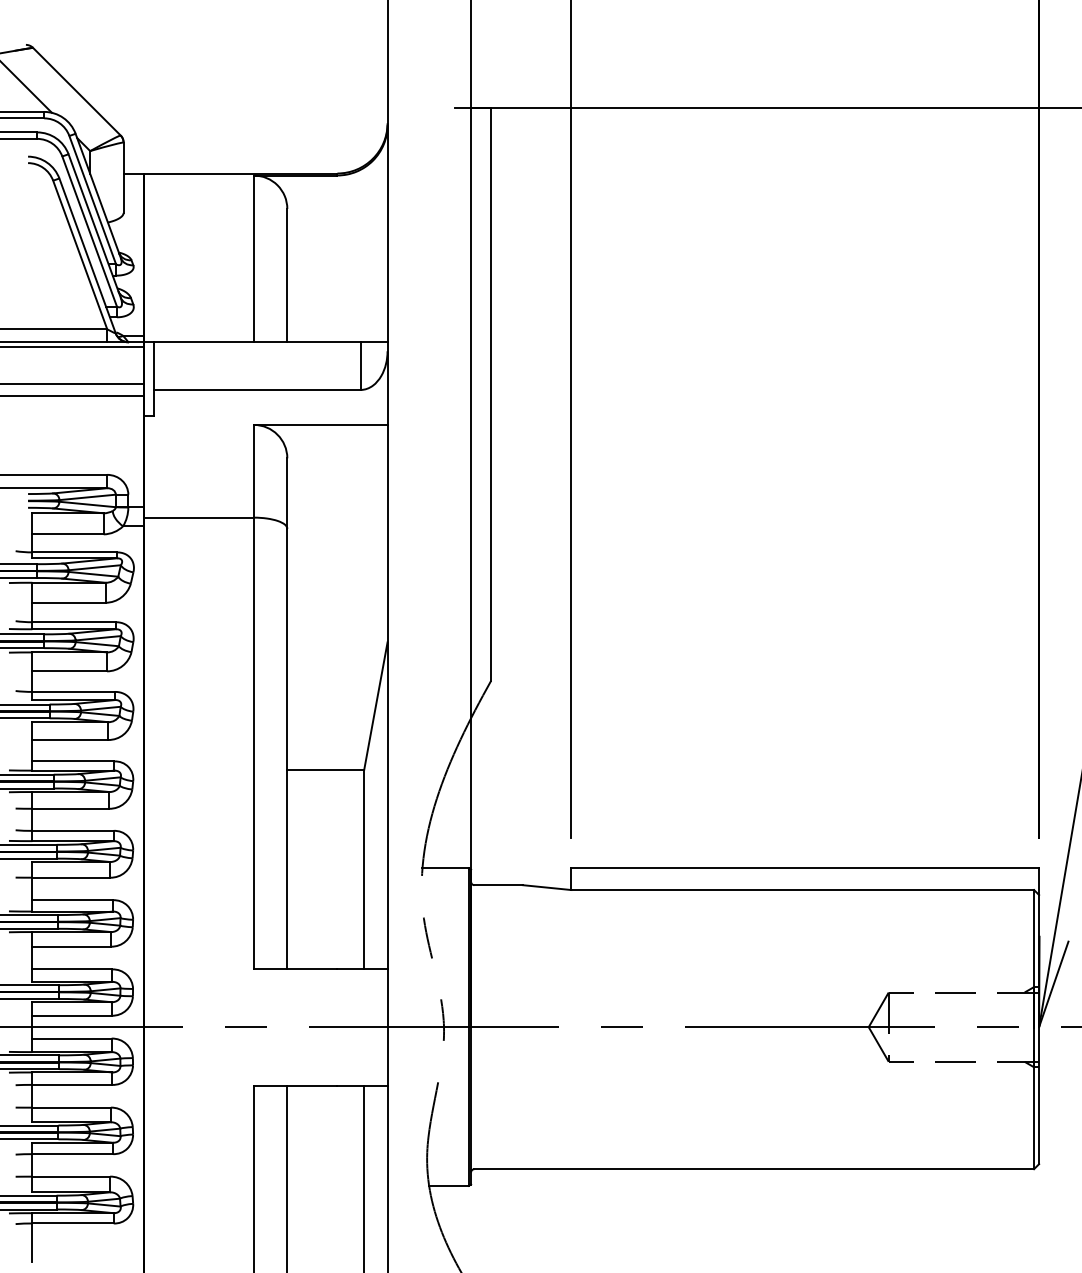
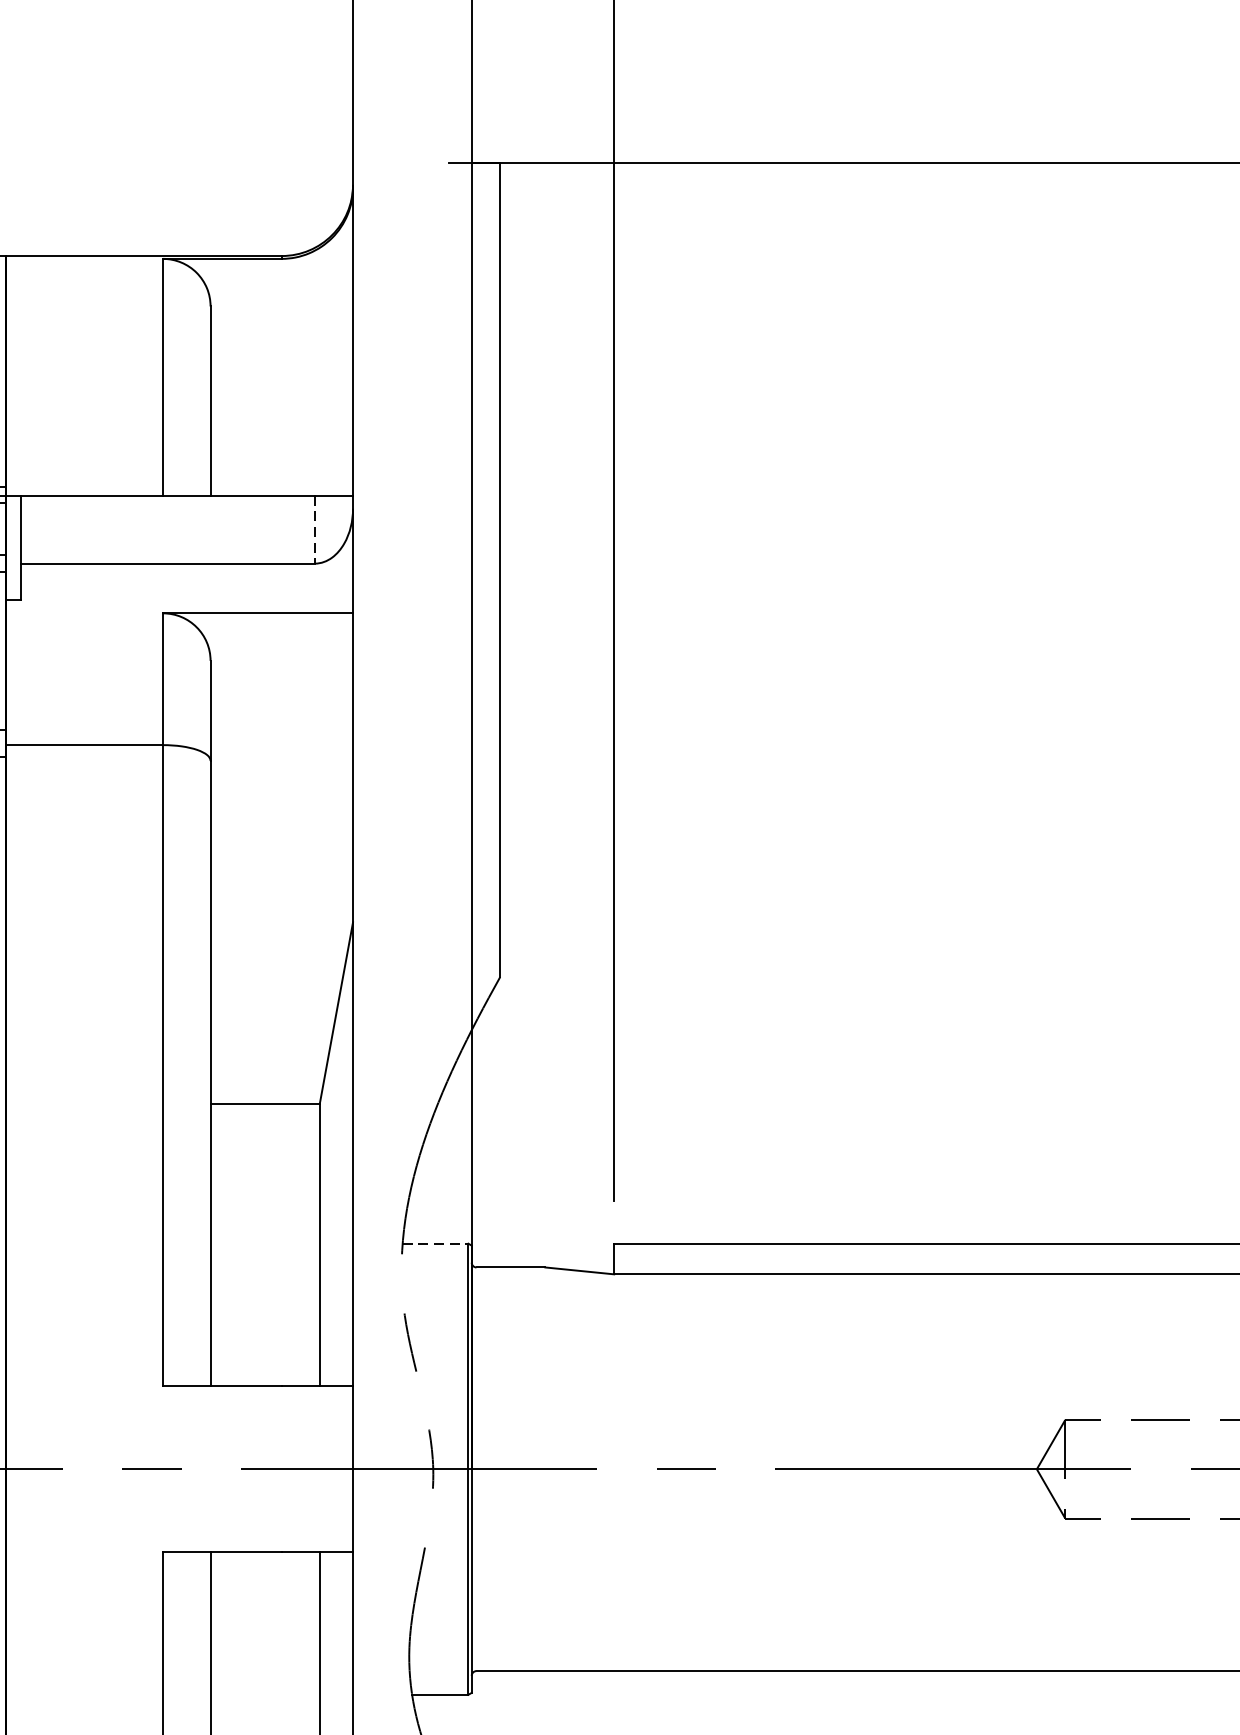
line: (360, 366) -> (314, 530), solid -> dashed
line: (446, 868) -> (436, 1243), solid -> dashed

